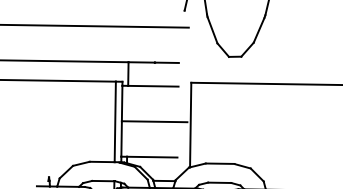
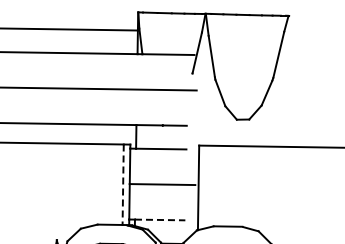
line: (115, 122) -> (123, 185), solid -> dashed
line: (152, 156) -> (160, 219), solid -> dashed

